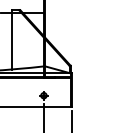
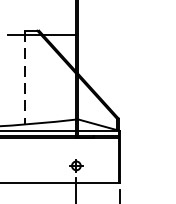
line: (11, 39) -> (25, 76), solid -> dashed

